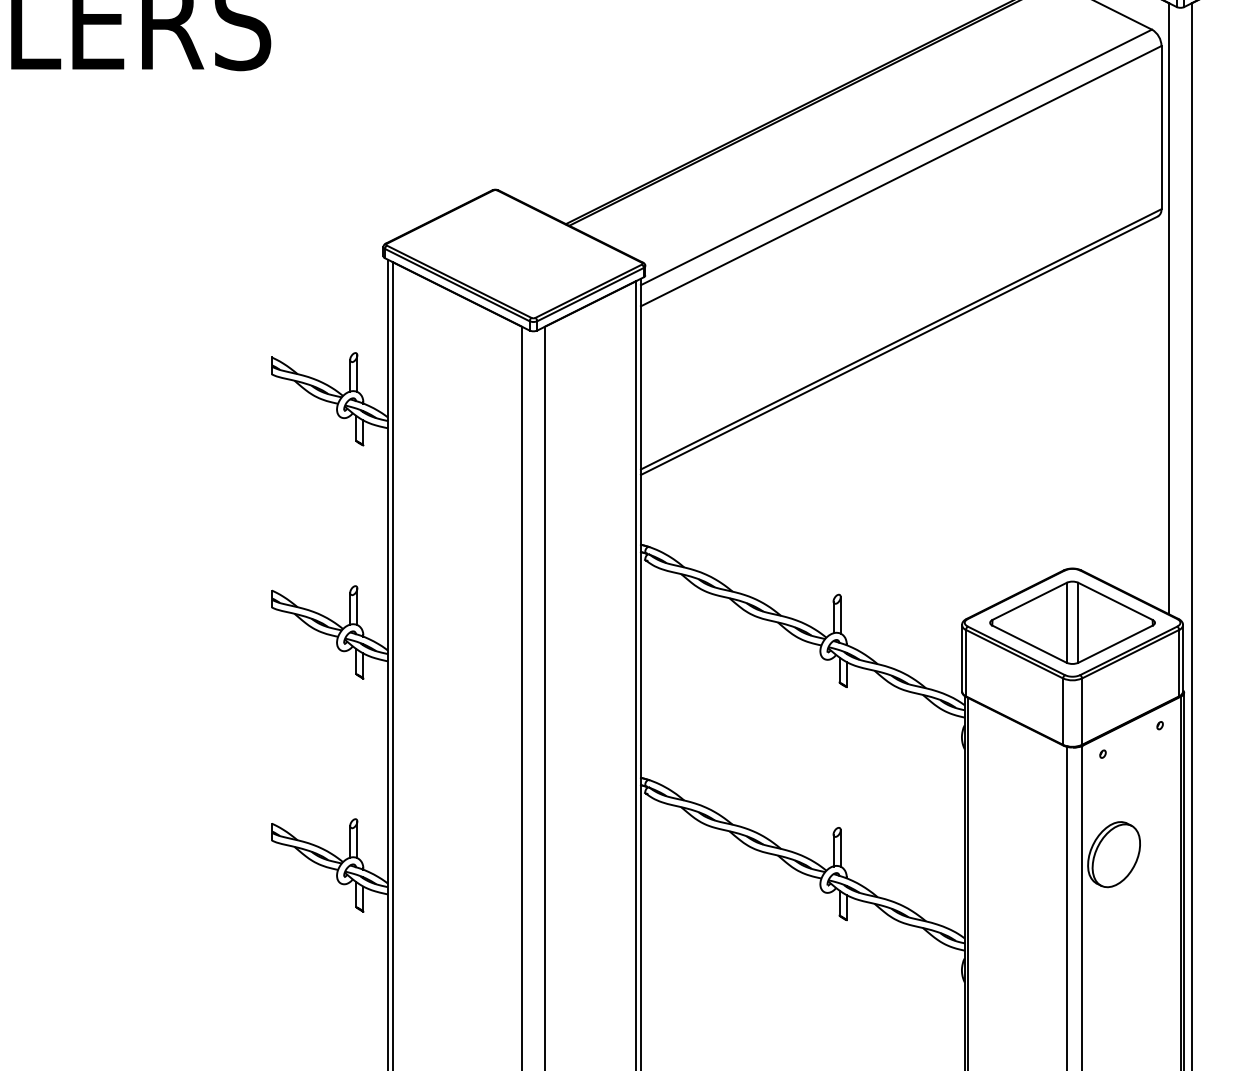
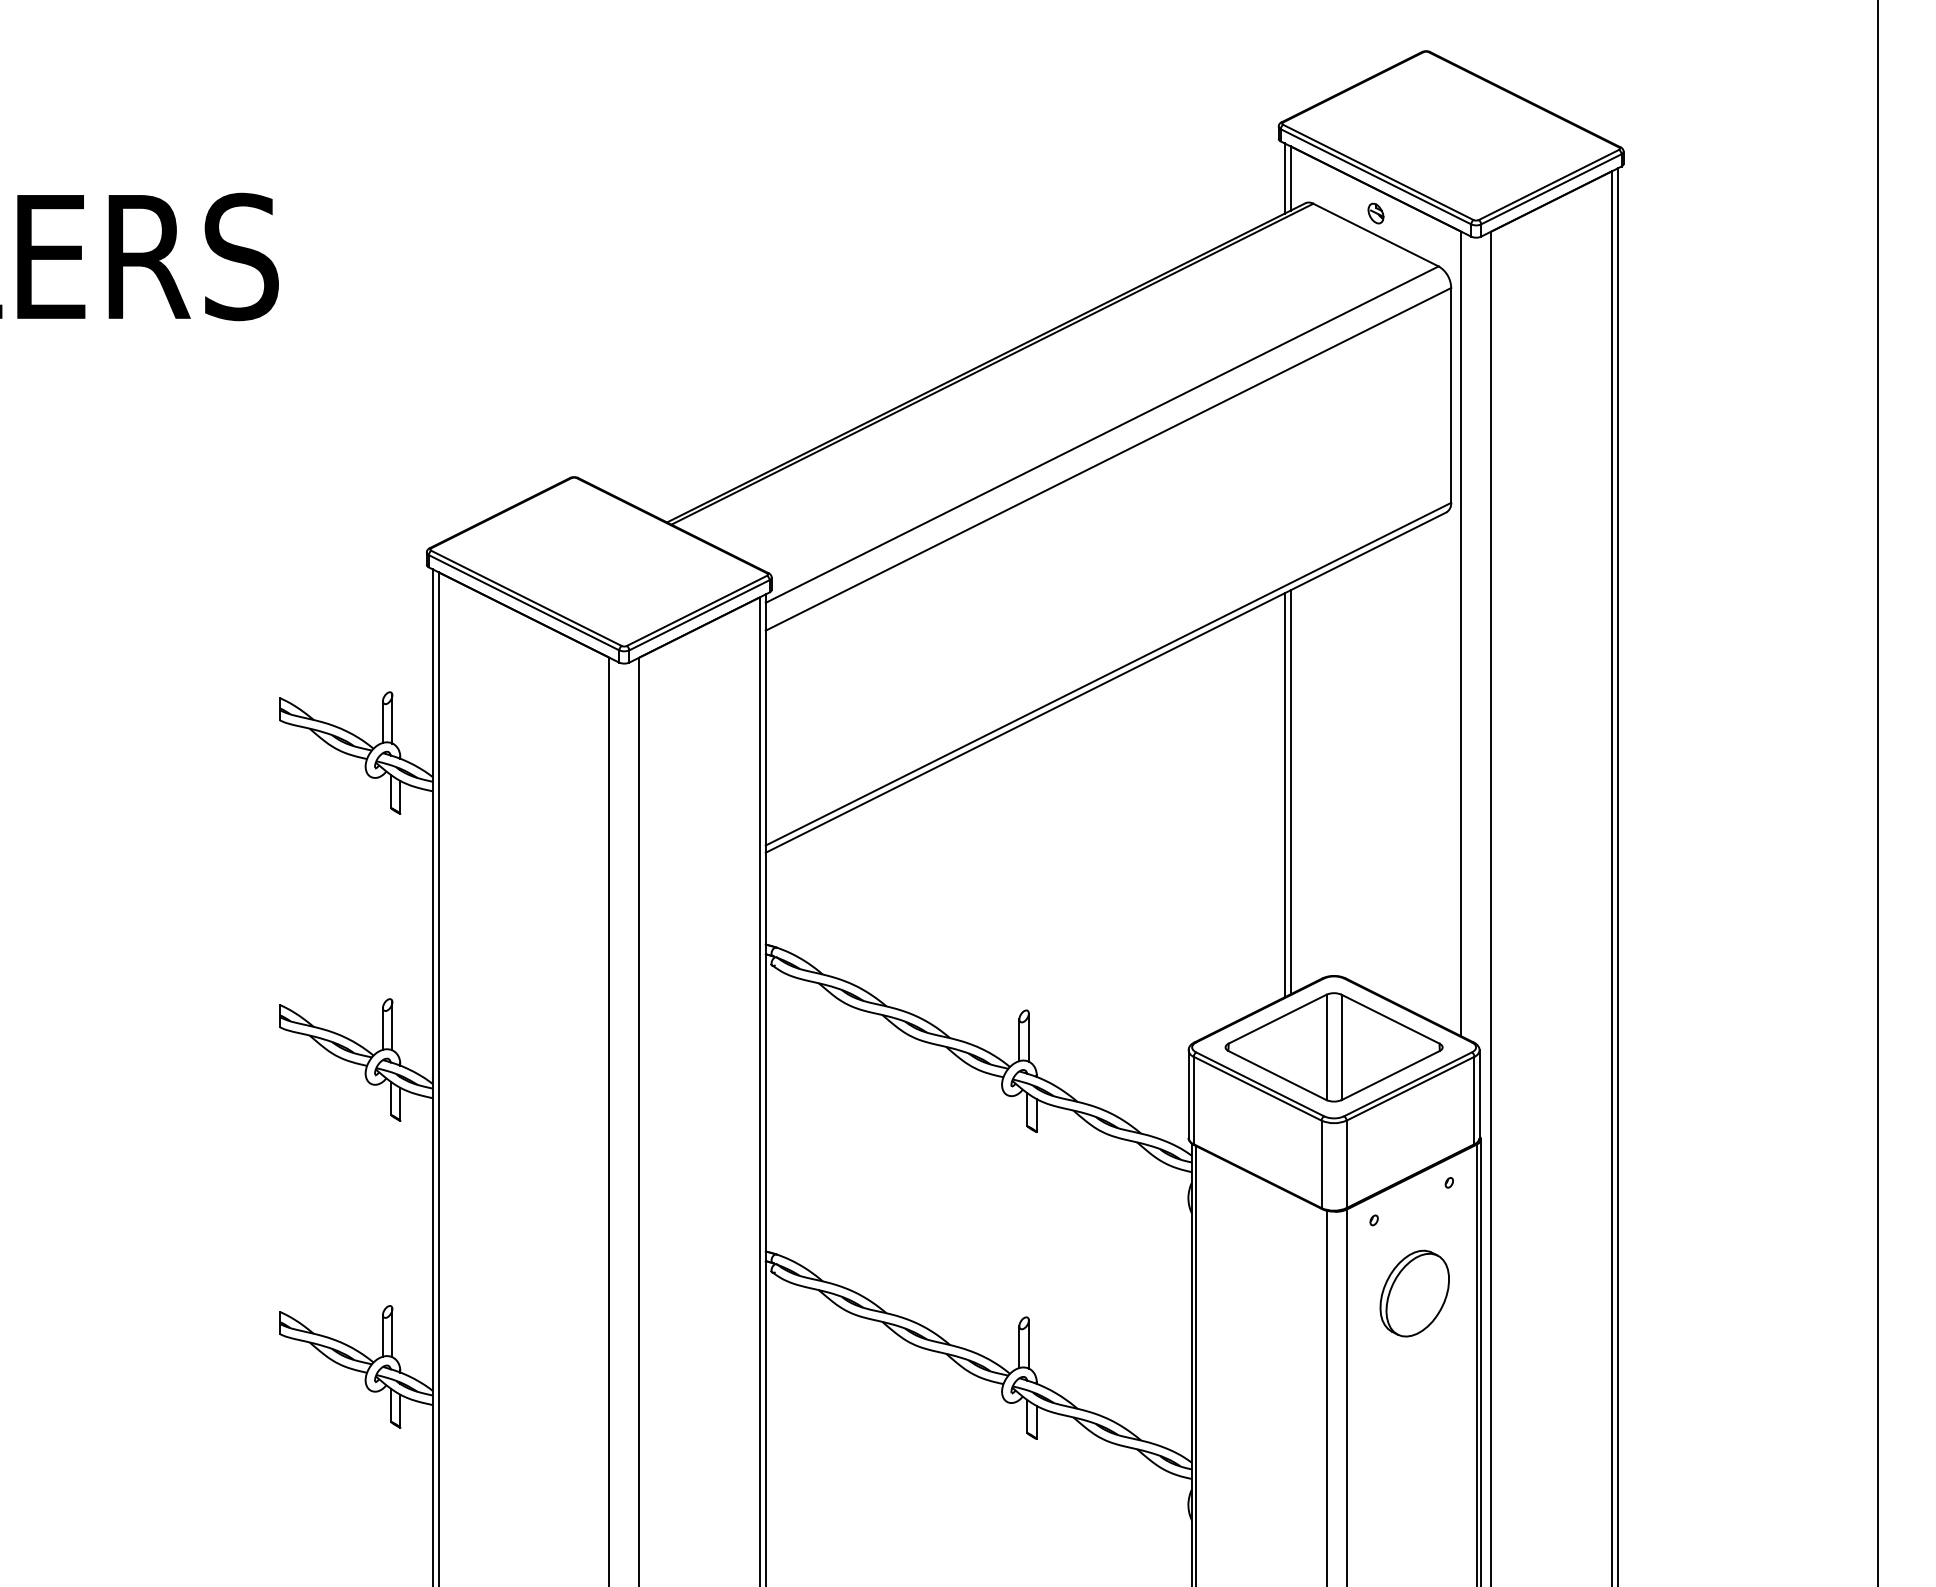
line: (1039, 429) -> (1290, 792), added
line: (1034, 431) -> (1284, 795), added
part: (1113, 854) -> (1414, 1293), moved

